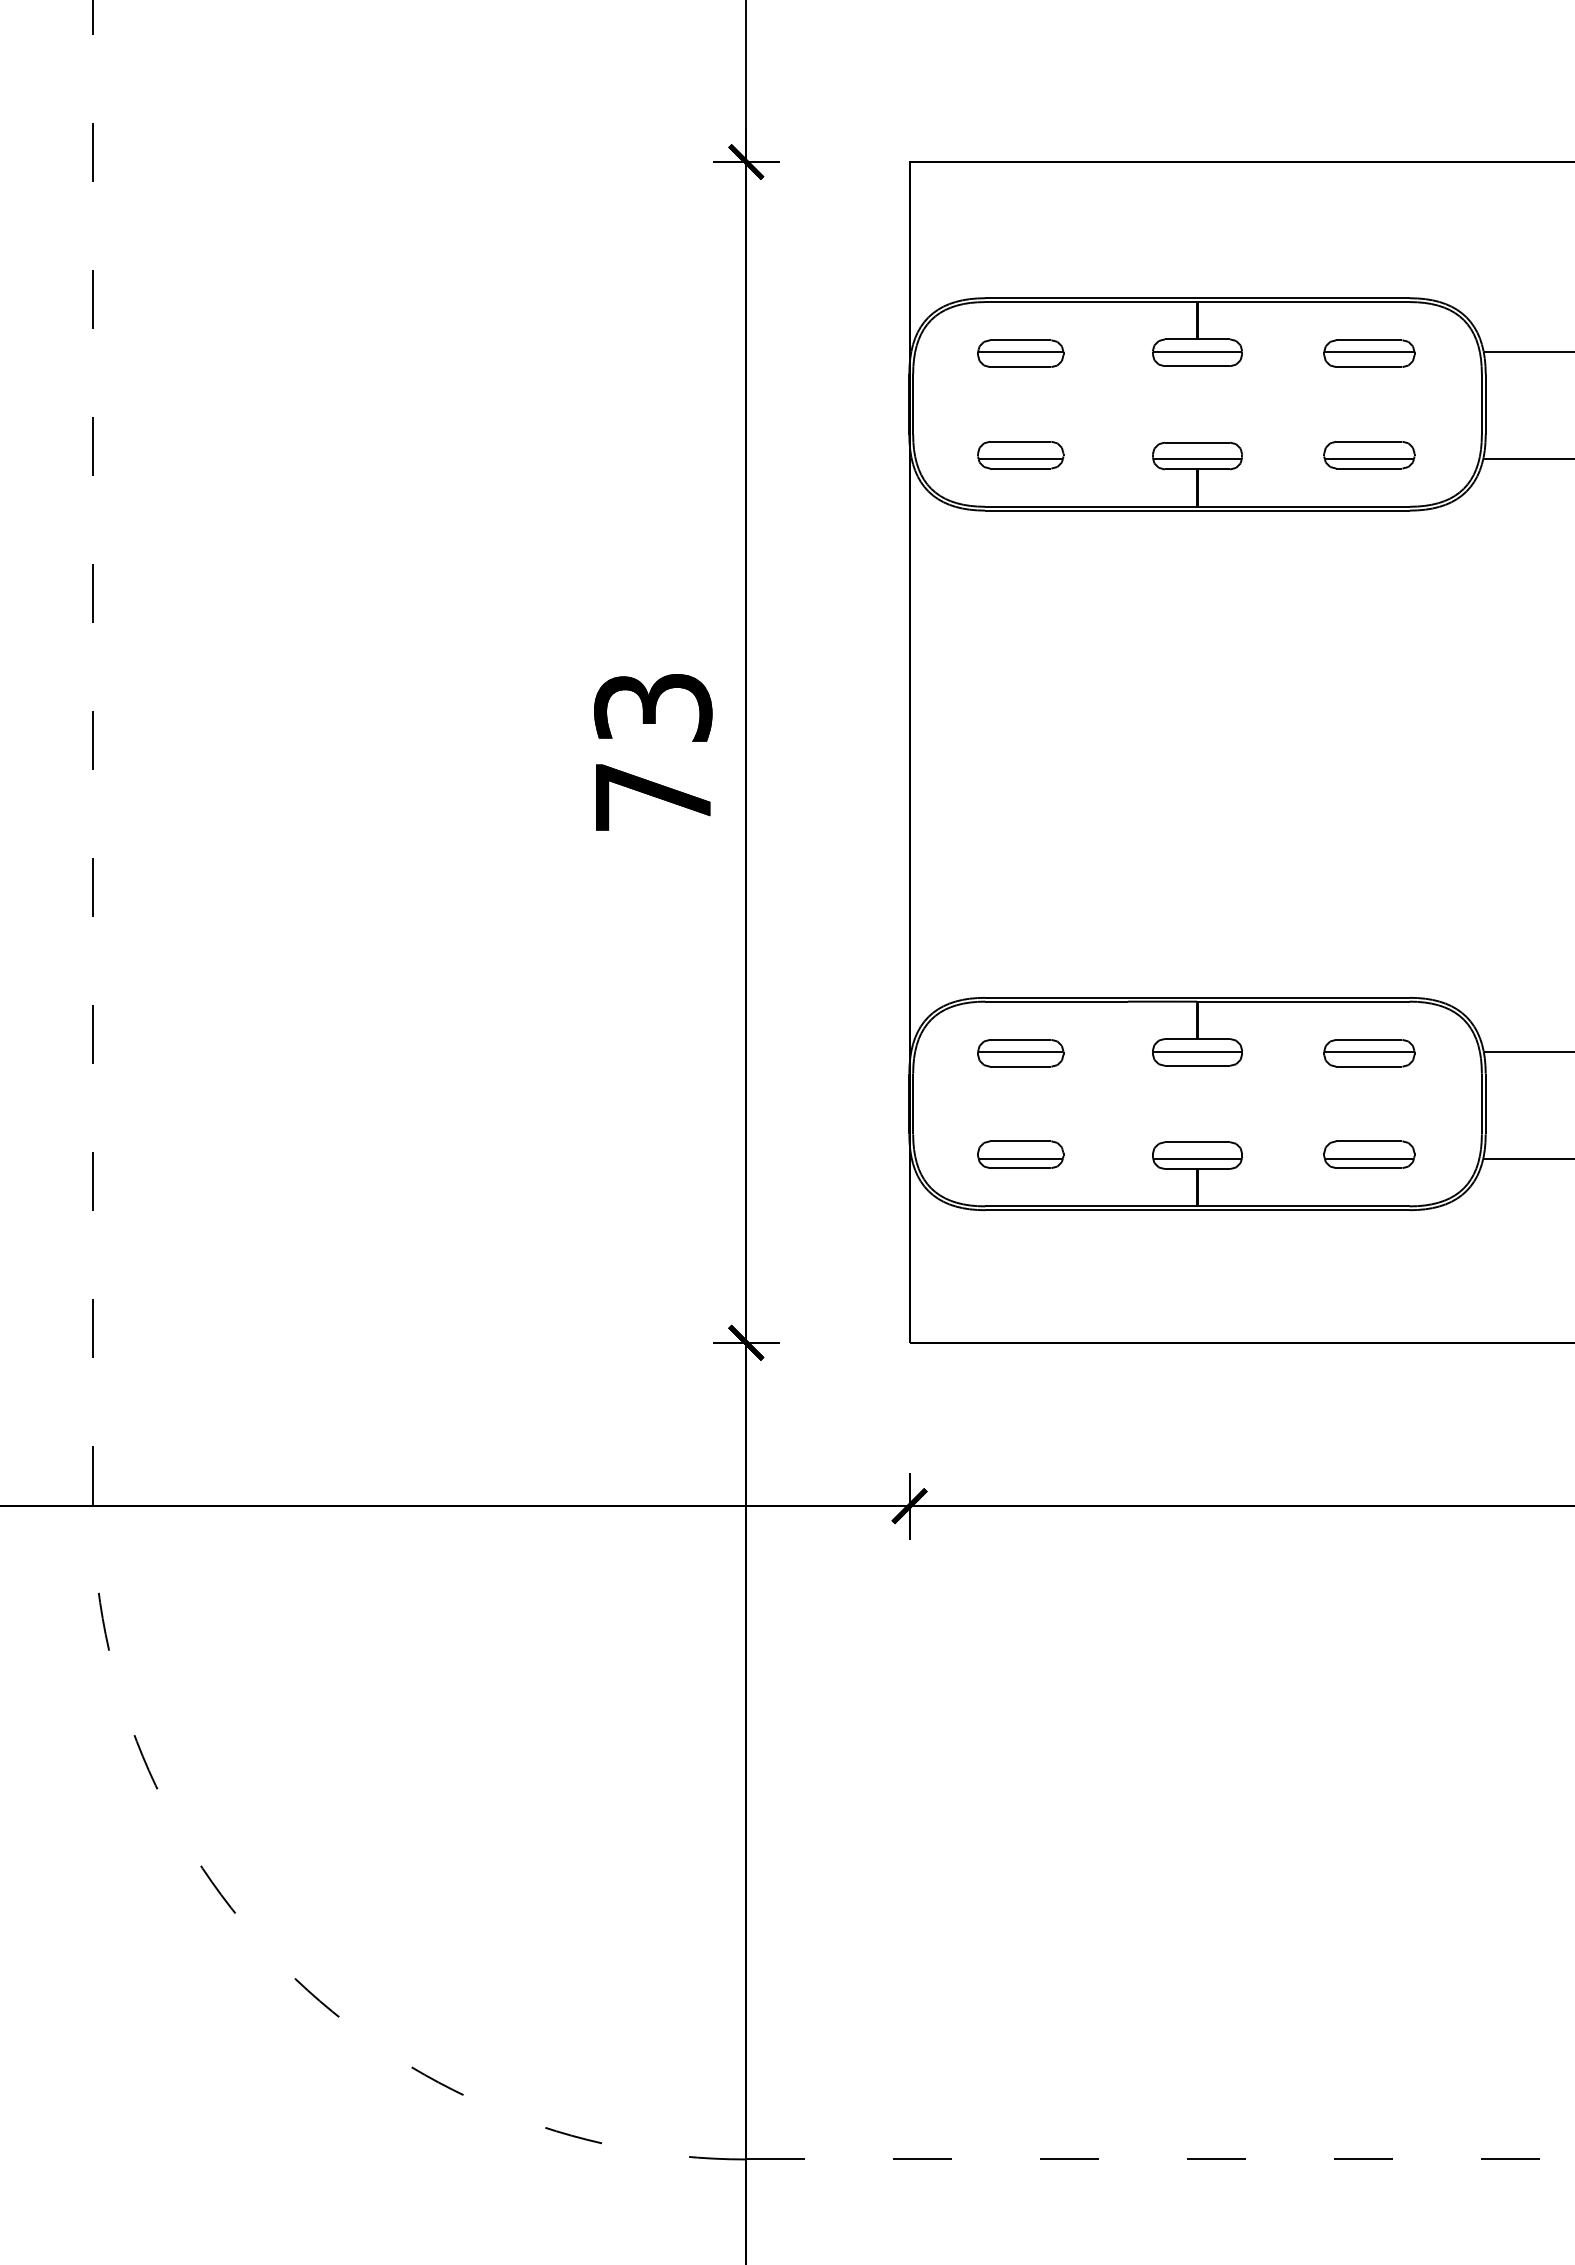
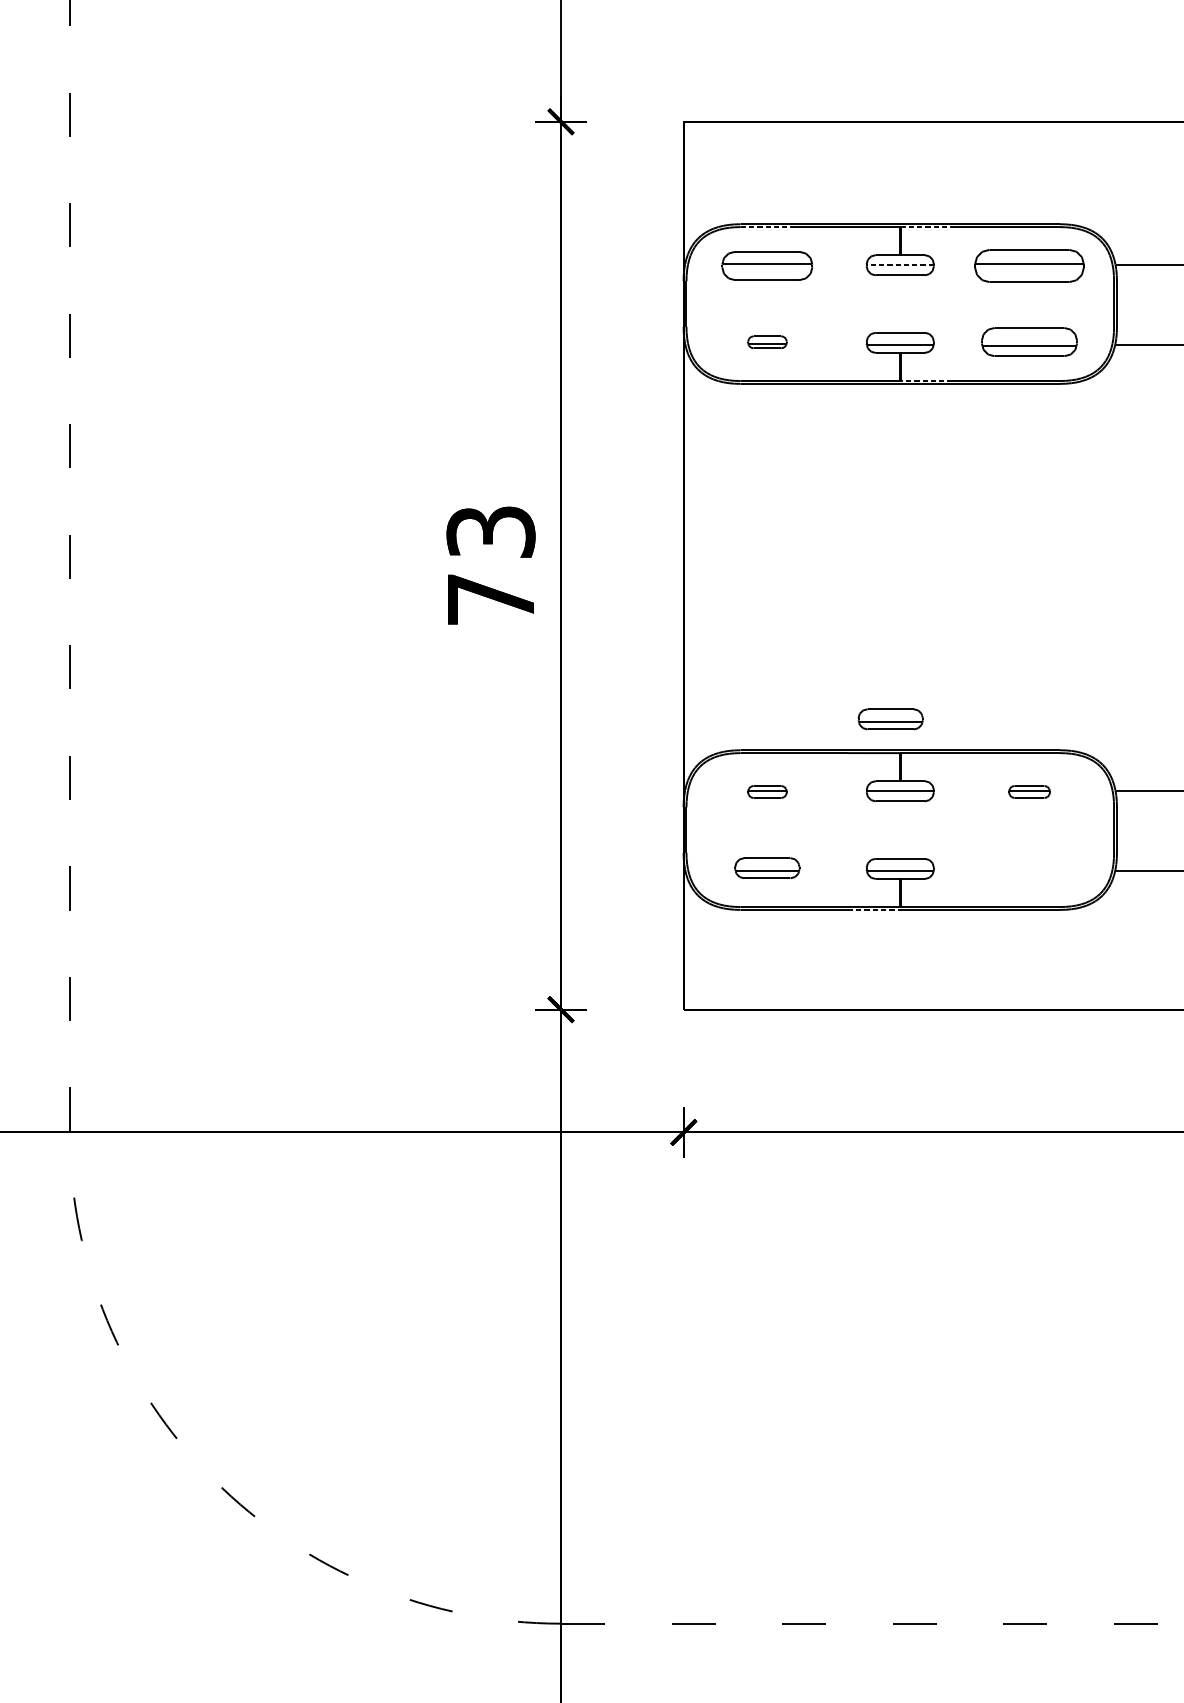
line: (1019, 302) -> (766, 227), solid -> dashed
line: (1232, 302) -> (926, 227), solid -> dashed
line: (1197, 351) -> (900, 264), solid -> dashed
part: (1020, 353) -> (767, 265), size x1.4
part: (1369, 353) -> (1029, 265), size x1.6
part: (1020, 455) -> (767, 342), size x0.6
part: (1369, 455) -> (1029, 342), size x1.4
line: (1232, 506) -> (926, 380), solid -> dashed
part: (1184, 956) -> (890, 719), added
part: (1020, 1053) -> (767, 792), size x0.6
part: (1369, 1053) -> (1029, 792), size x0.6
part: (1369, 1154) -> (1029, 868), removed
line: (1162, 1210) -> (873, 910), solid -> dashed

